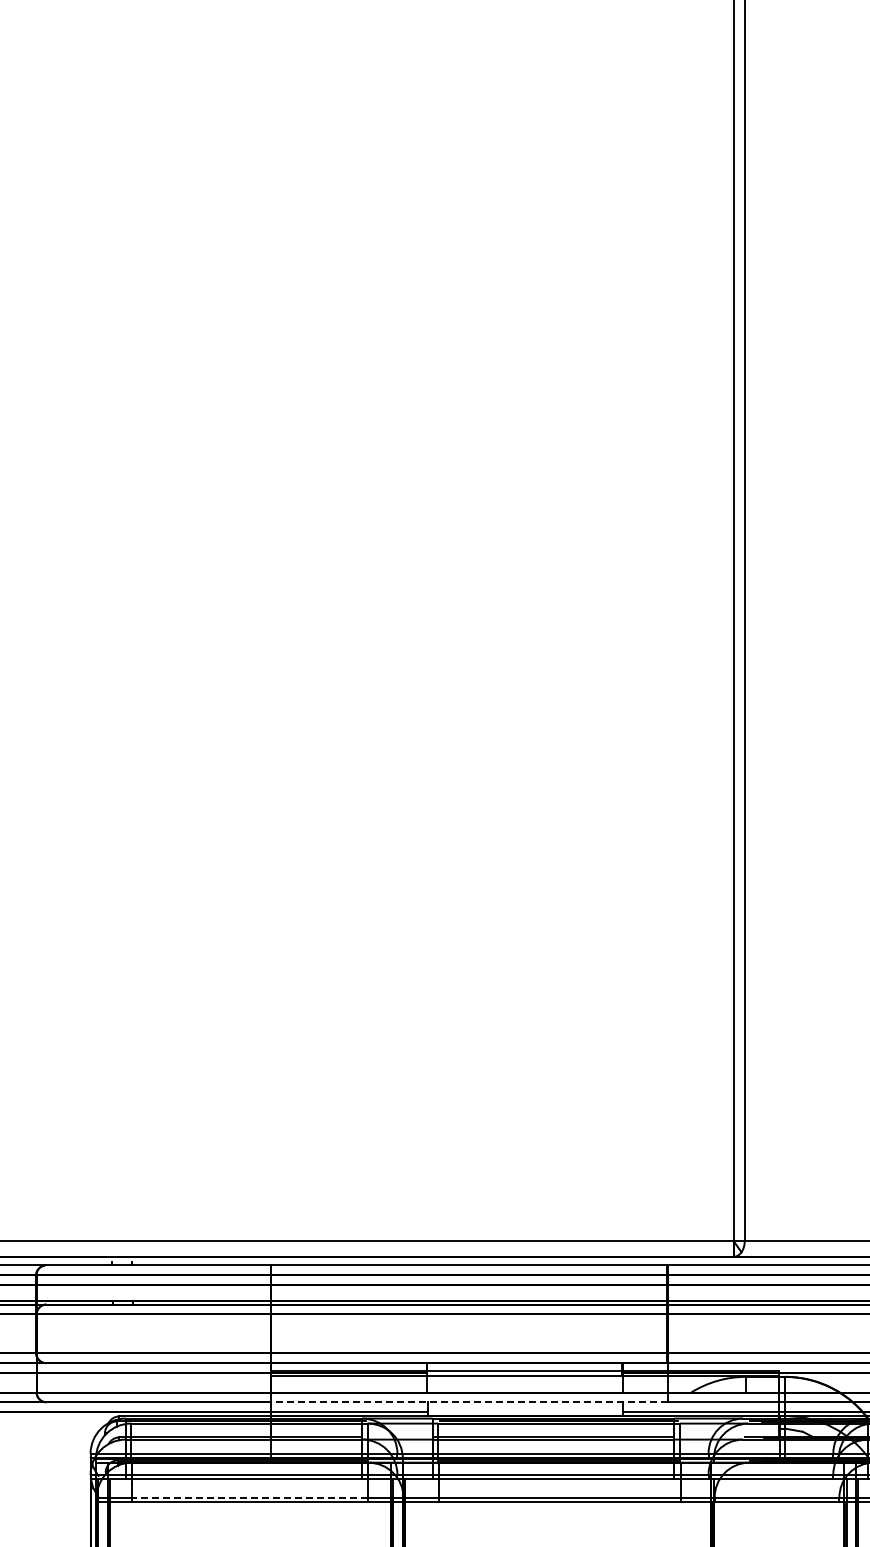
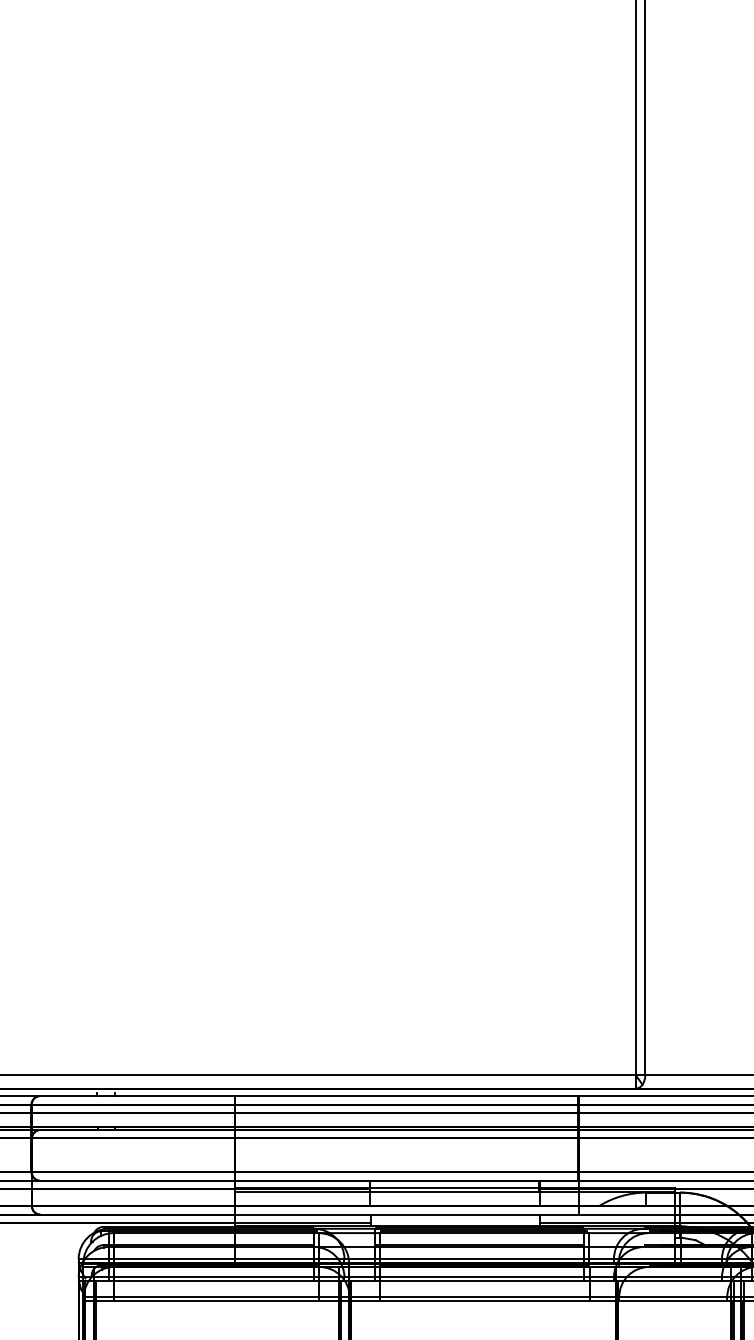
line: (469, 1402) -> (406, 1214), dashed -> solid
line: (249, 1497) -> (216, 1297), dashed -> solid

